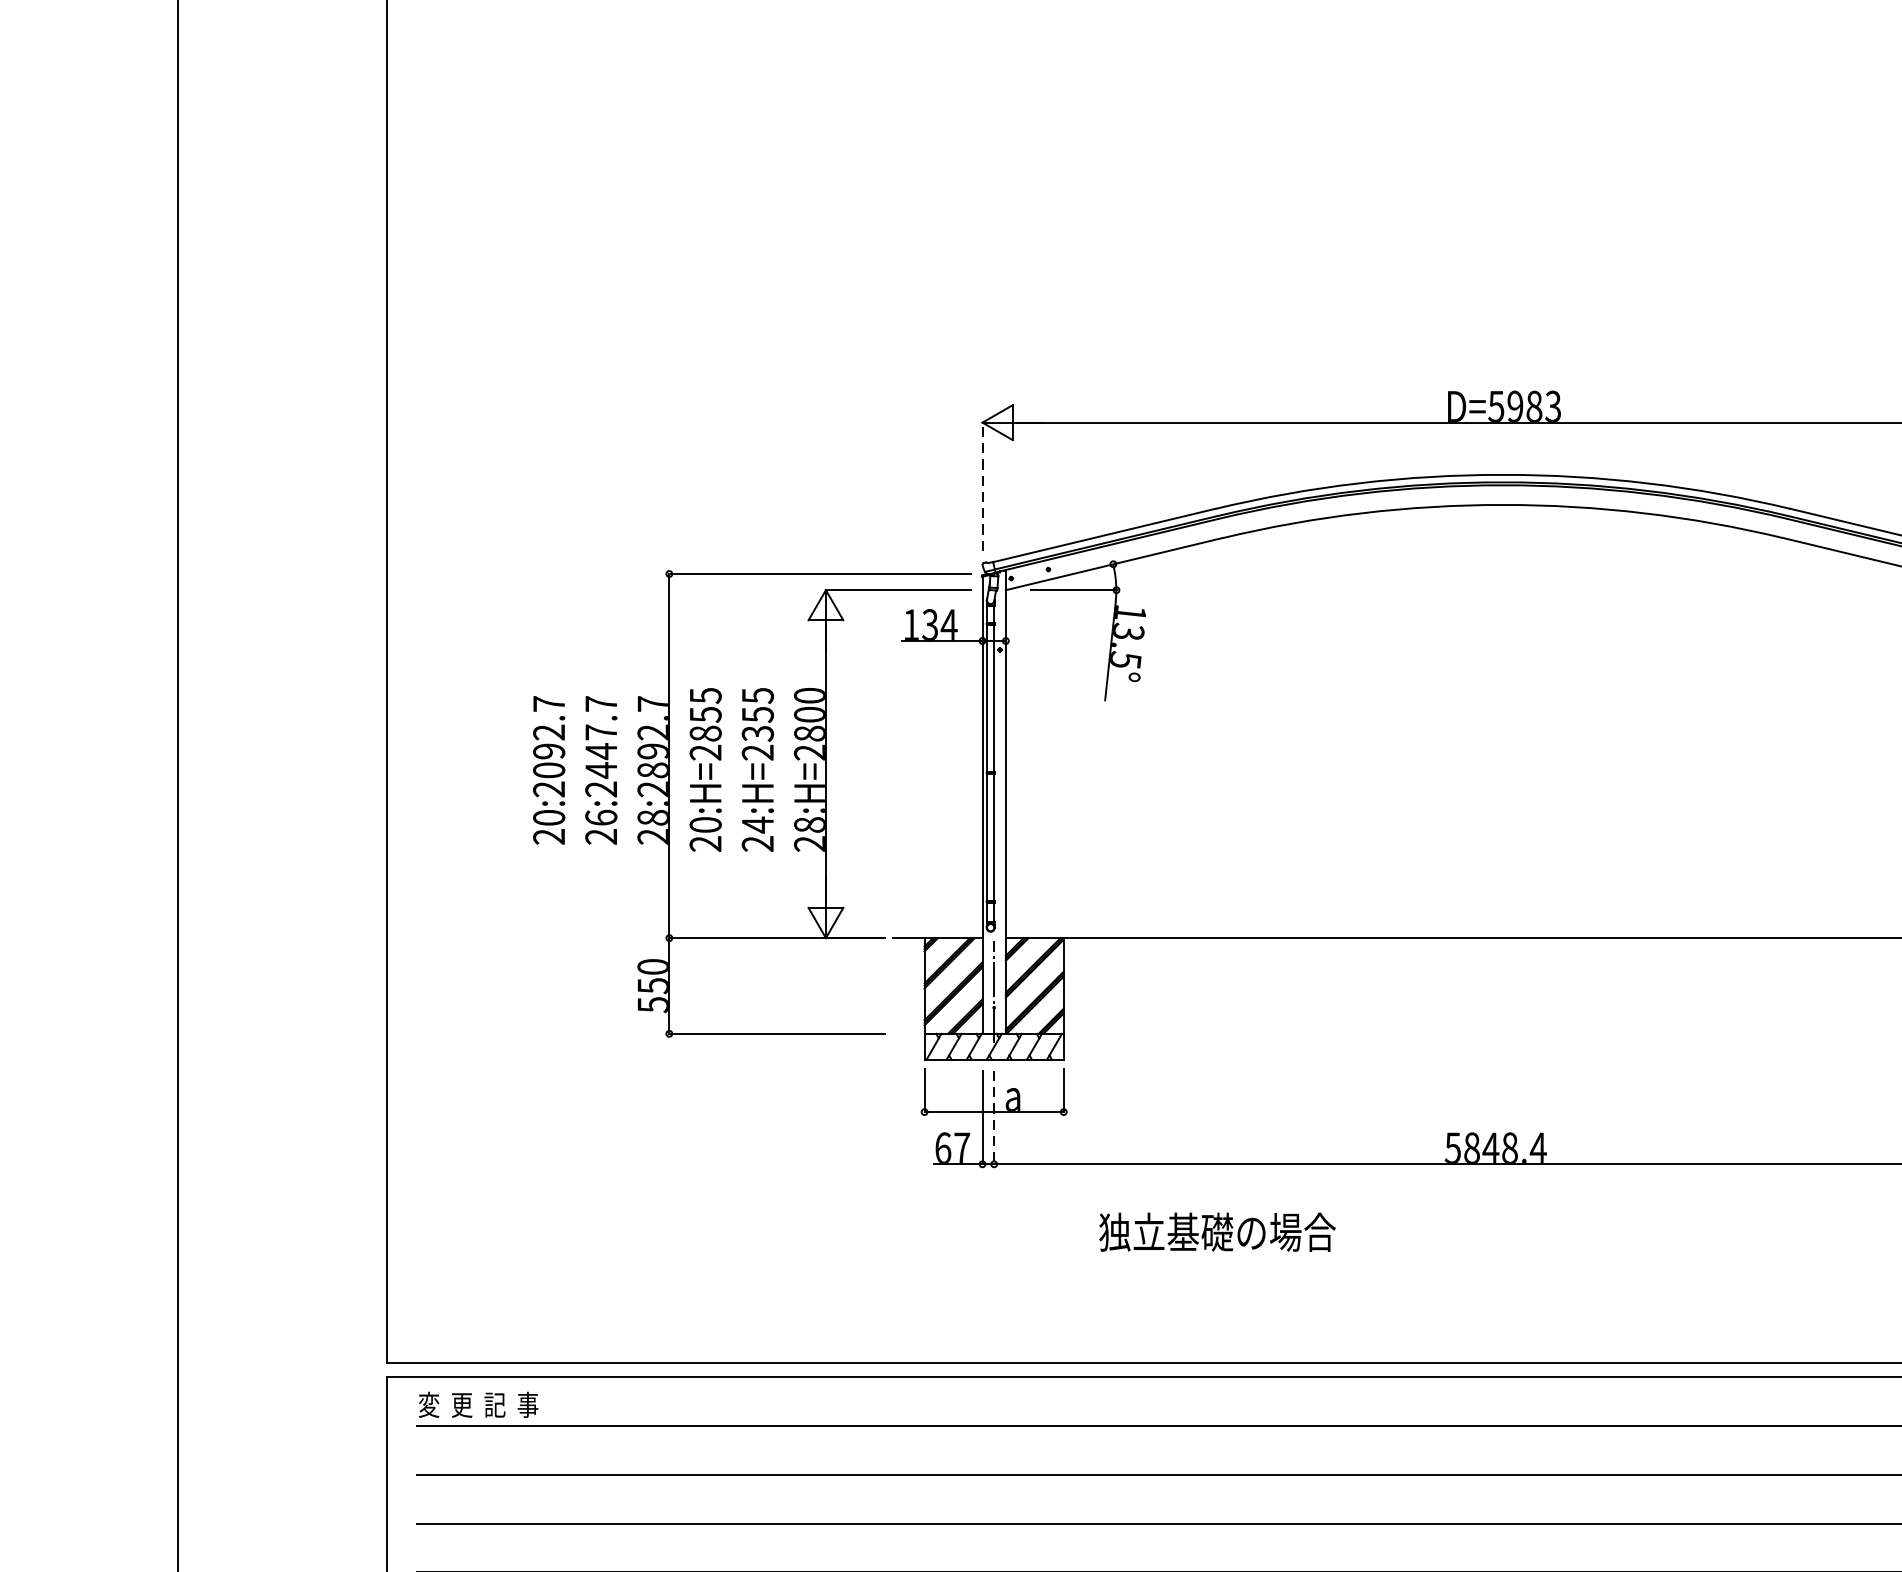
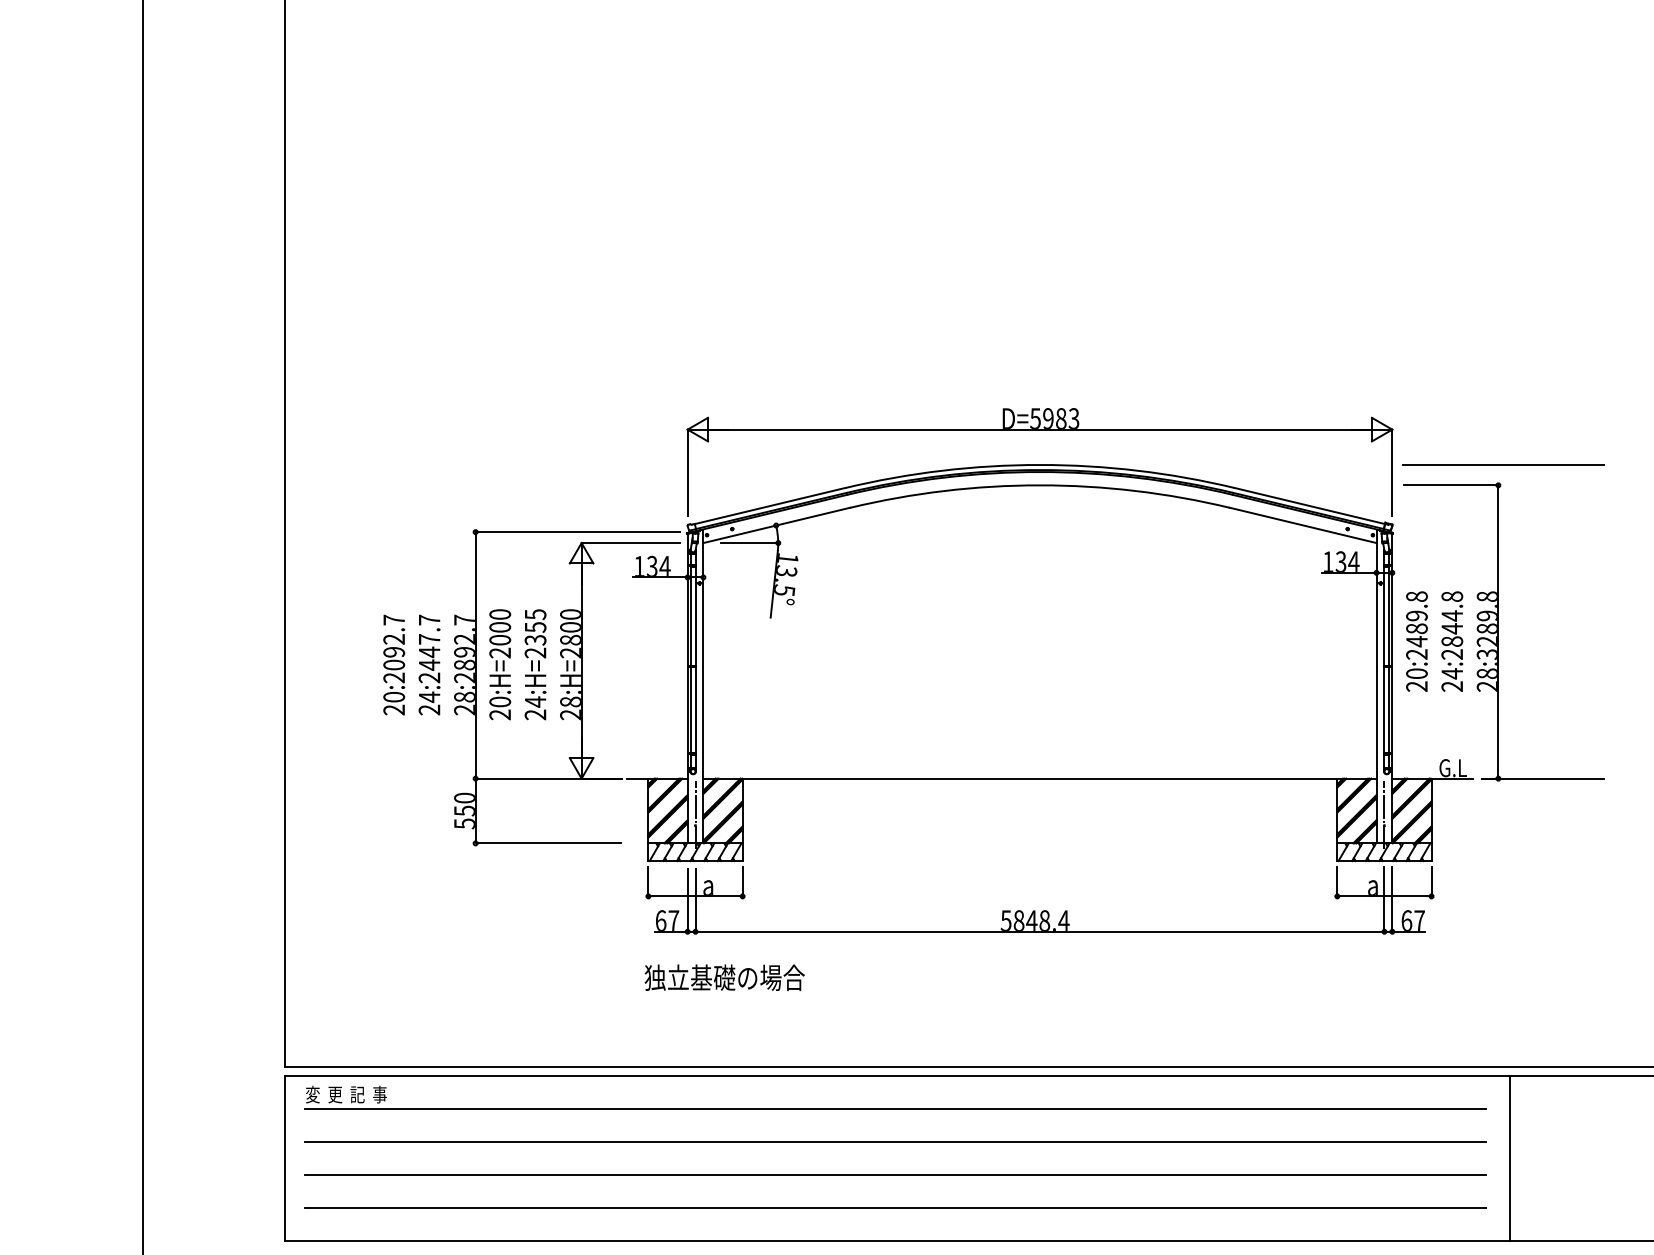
line: (982, 485) -> (687, 472), dashed -> solid
text: (704, 714) -> (499, 627), 20:H=2855 -> 20:H=2000
text: (601, 818) -> (429, 697), 26:2447.7 -> 24:2447.7
line: (994, 1118) -> (695, 900), dashed -> solid
text: (1217, 1231) -> (724, 977), moved

